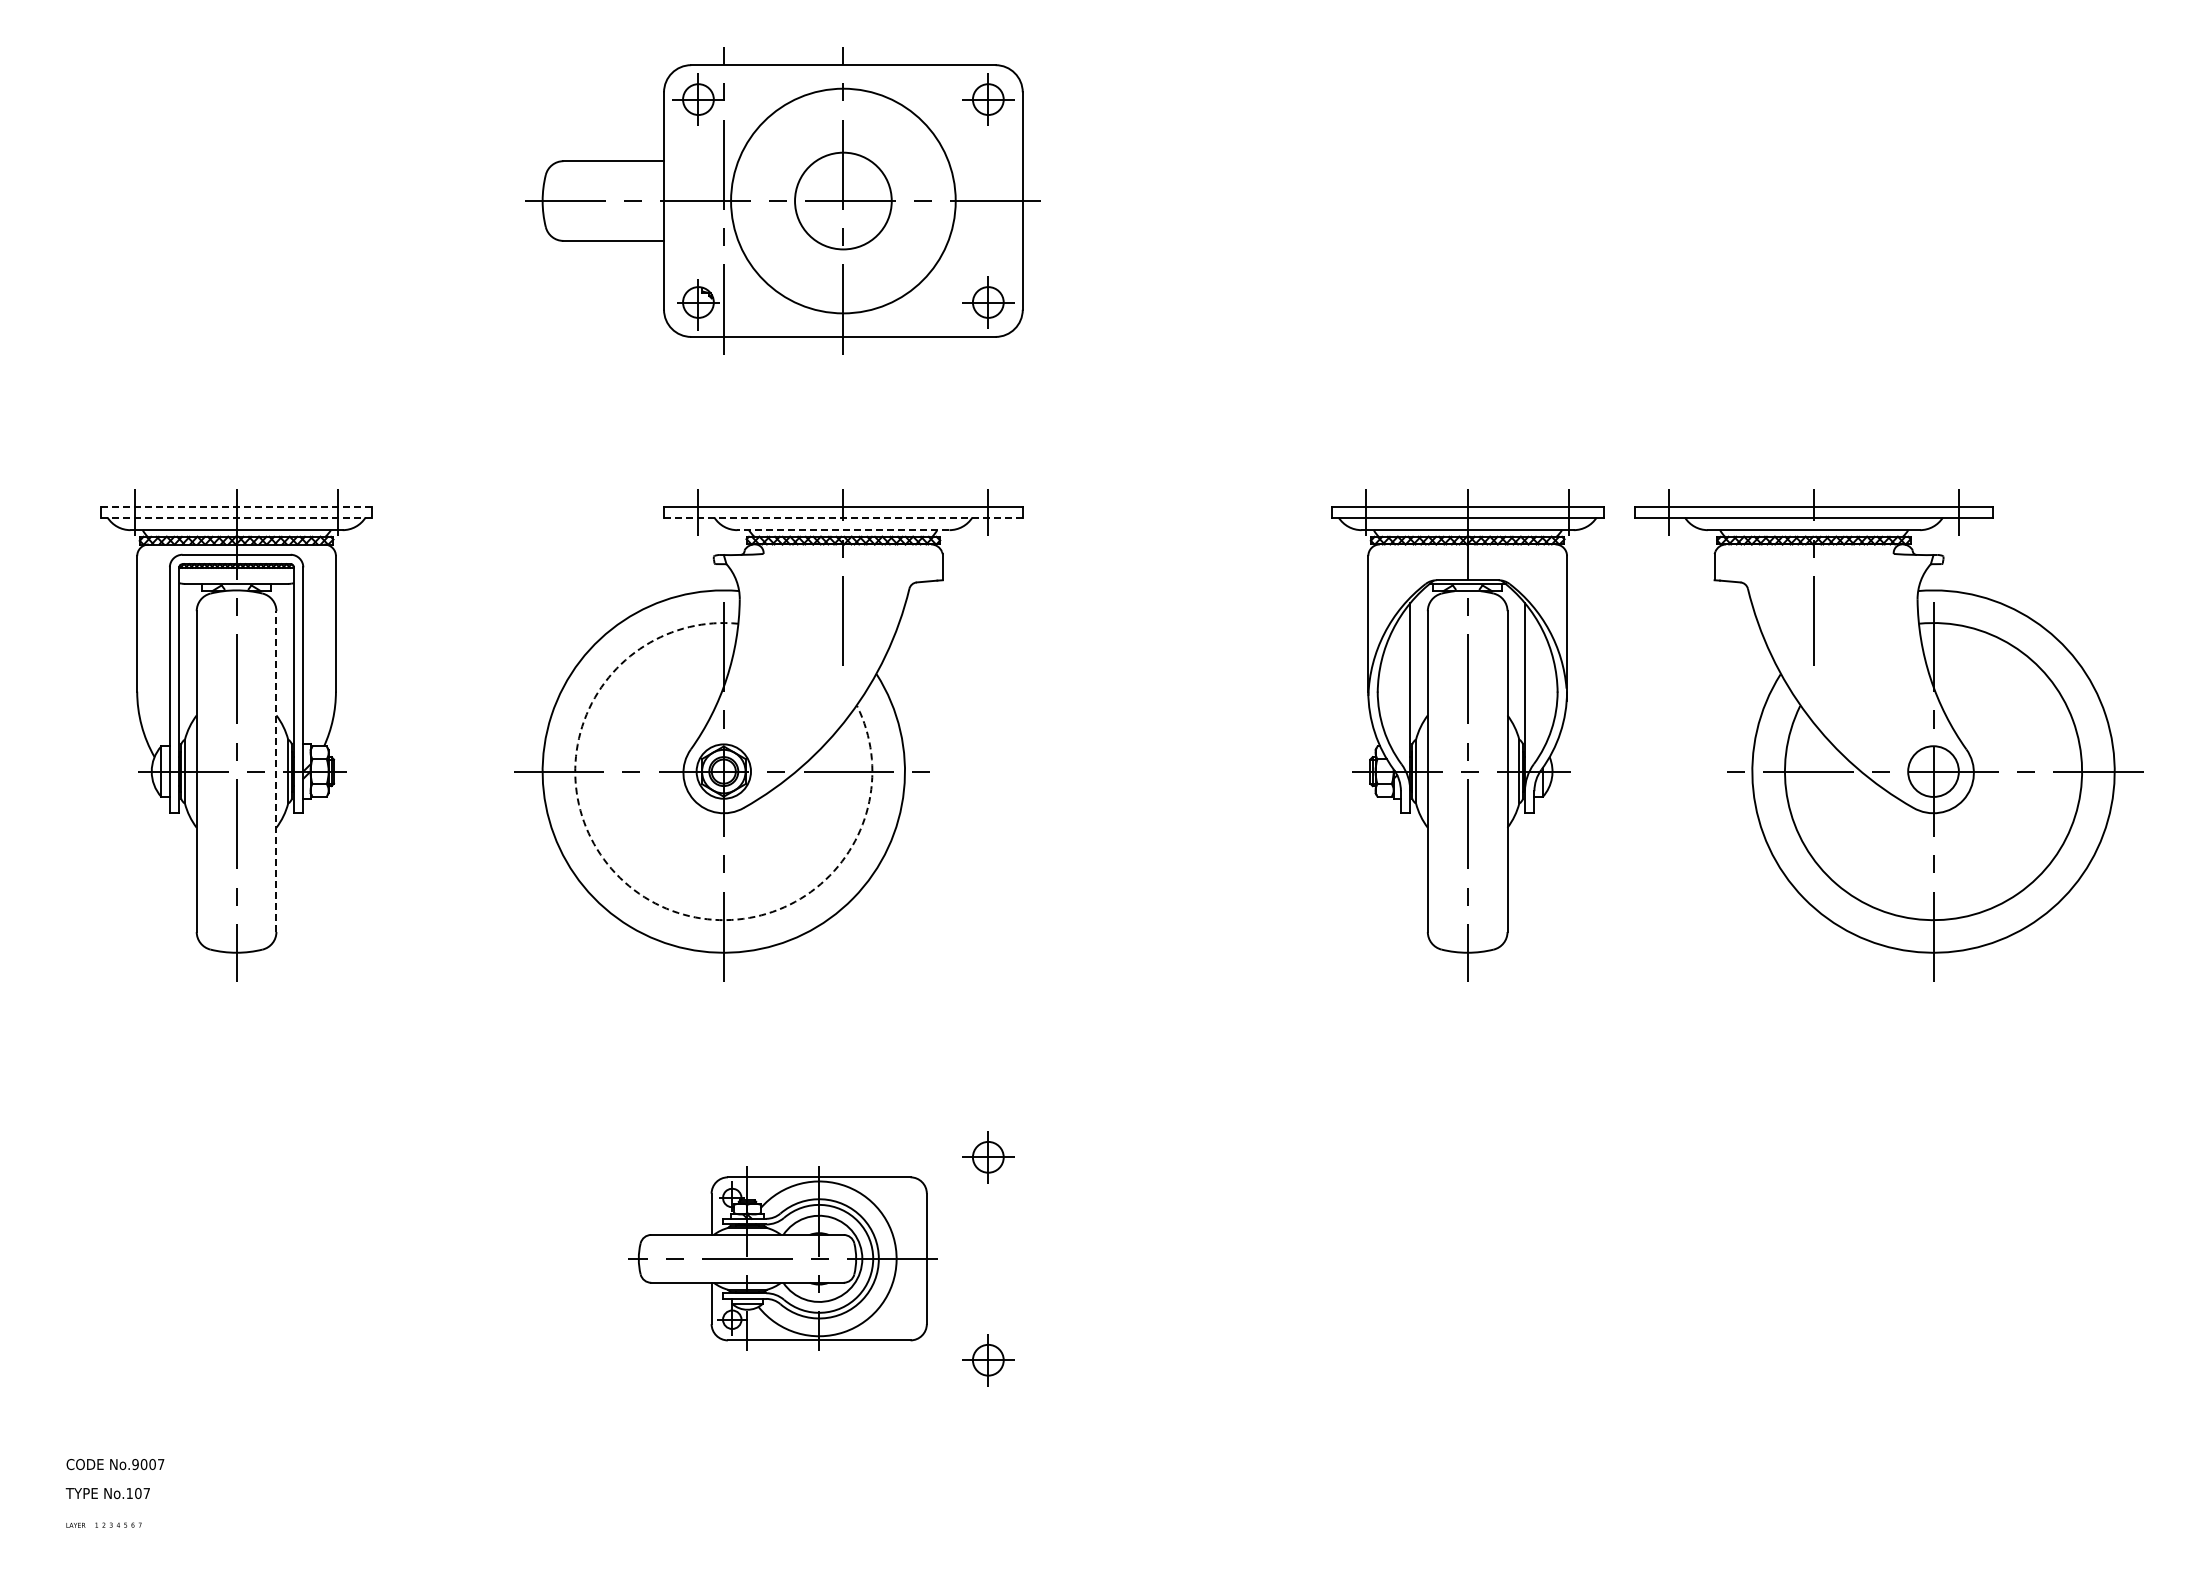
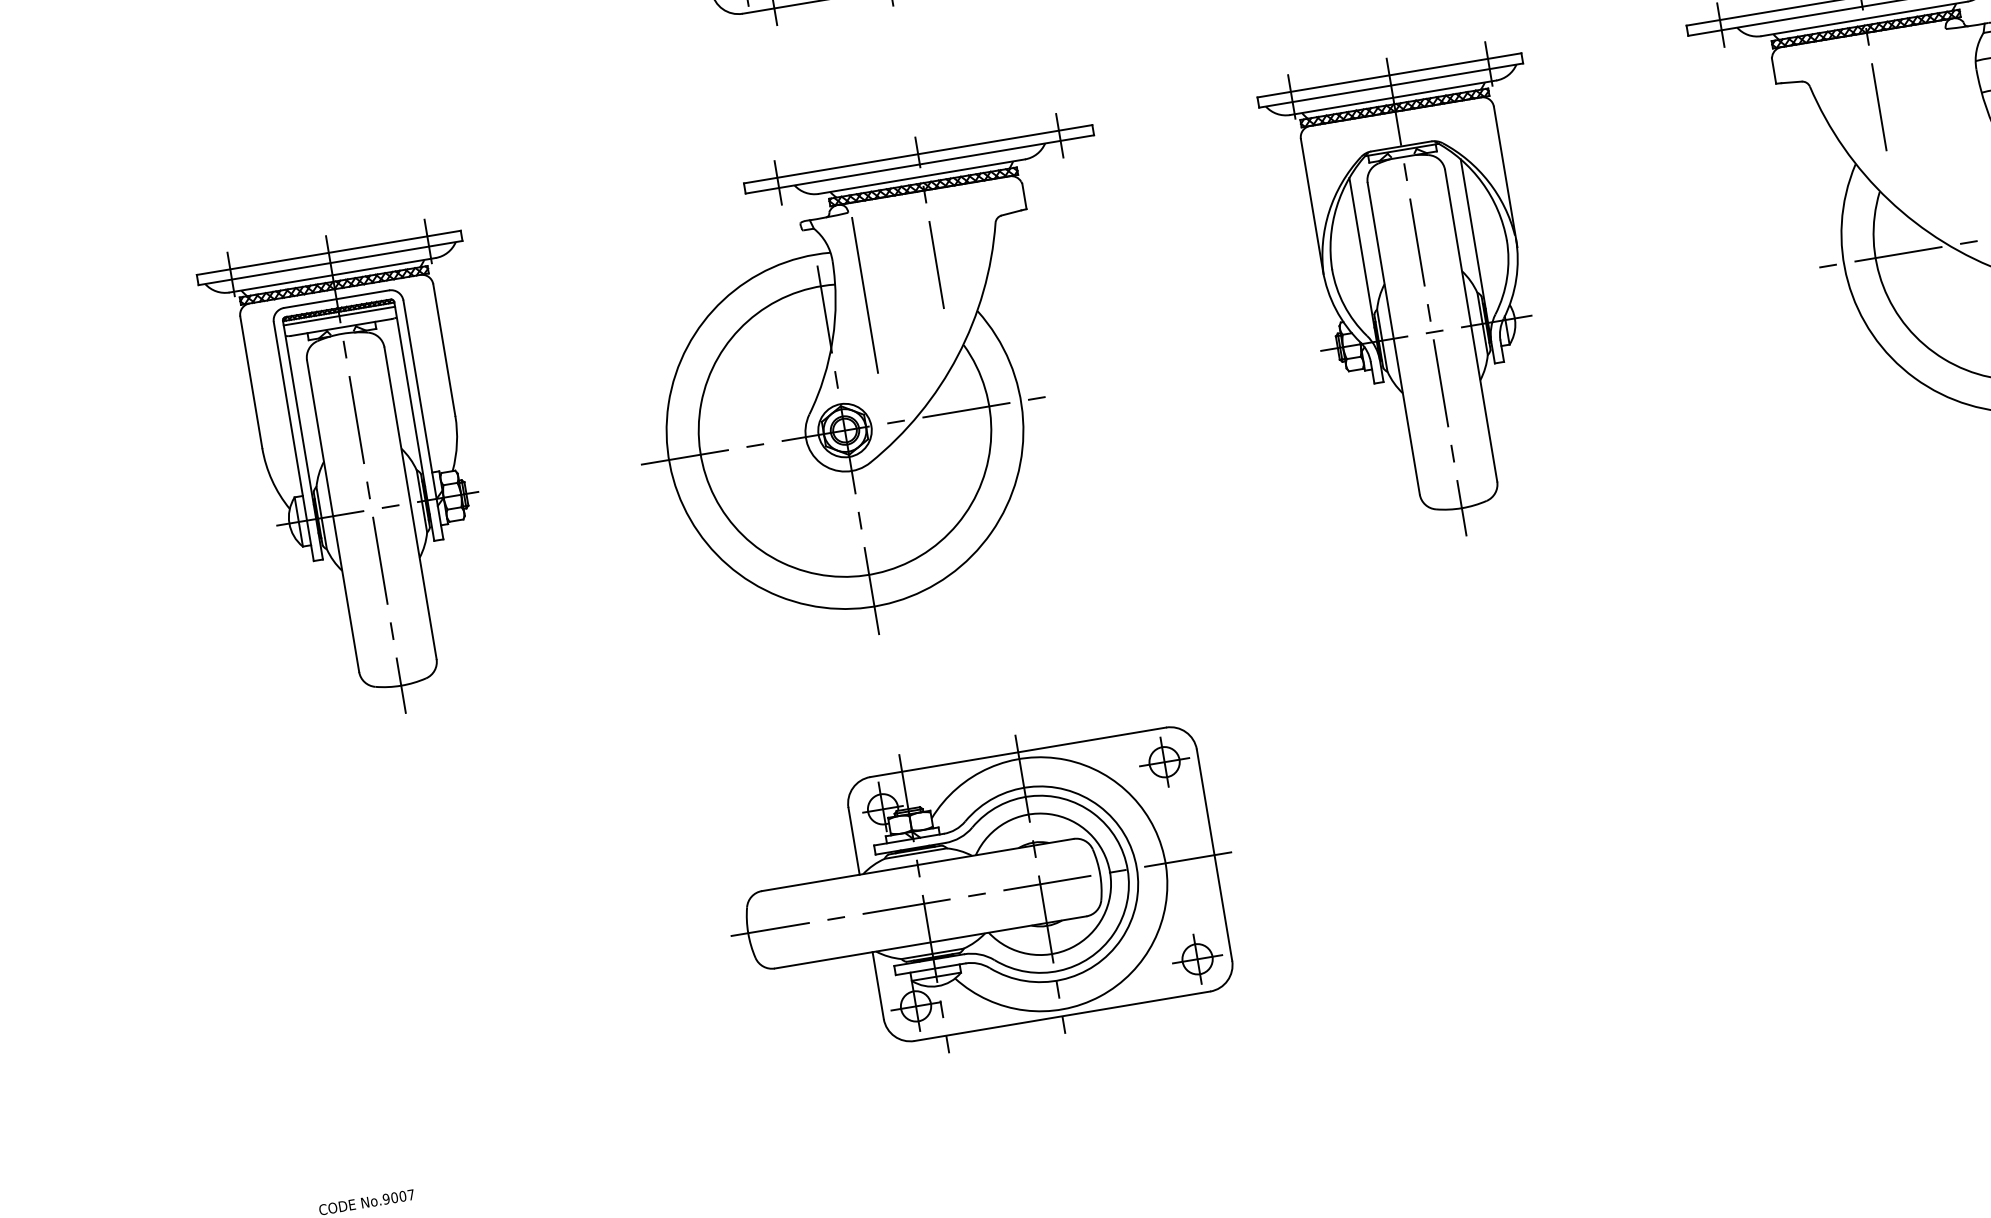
line: (236, 507) -> (328, 253), dashed -> solid
line: (236, 517) -> (330, 262), dashed -> solid
line: (842, 517) -> (918, 164), dashed -> solid
line: (842, 530) -> (921, 177), dashed -> solid
line: (236, 572) -> (339, 316), added
line: (766, 639) -> (865, 295), added
part: (1467, 735) -> (1426, 297), moved
line: (276, 771) -> (410, 503), dashed -> solid
arc: (639, 893) -> (782, 562), dashed -> solid
part: (782, 1258) -> (981, 893), size x1.67

